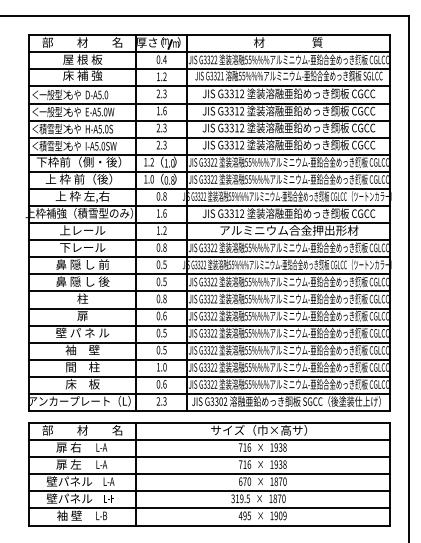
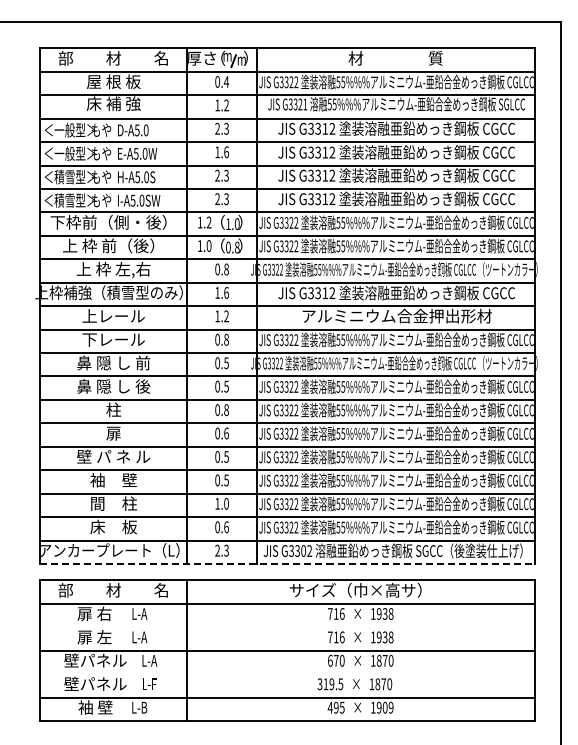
line: (210, 410) -> (288, 563), solid -> dashed
line: (209, 457) -> (287, 627), removed
line: (209, 491) -> (287, 674), removed

